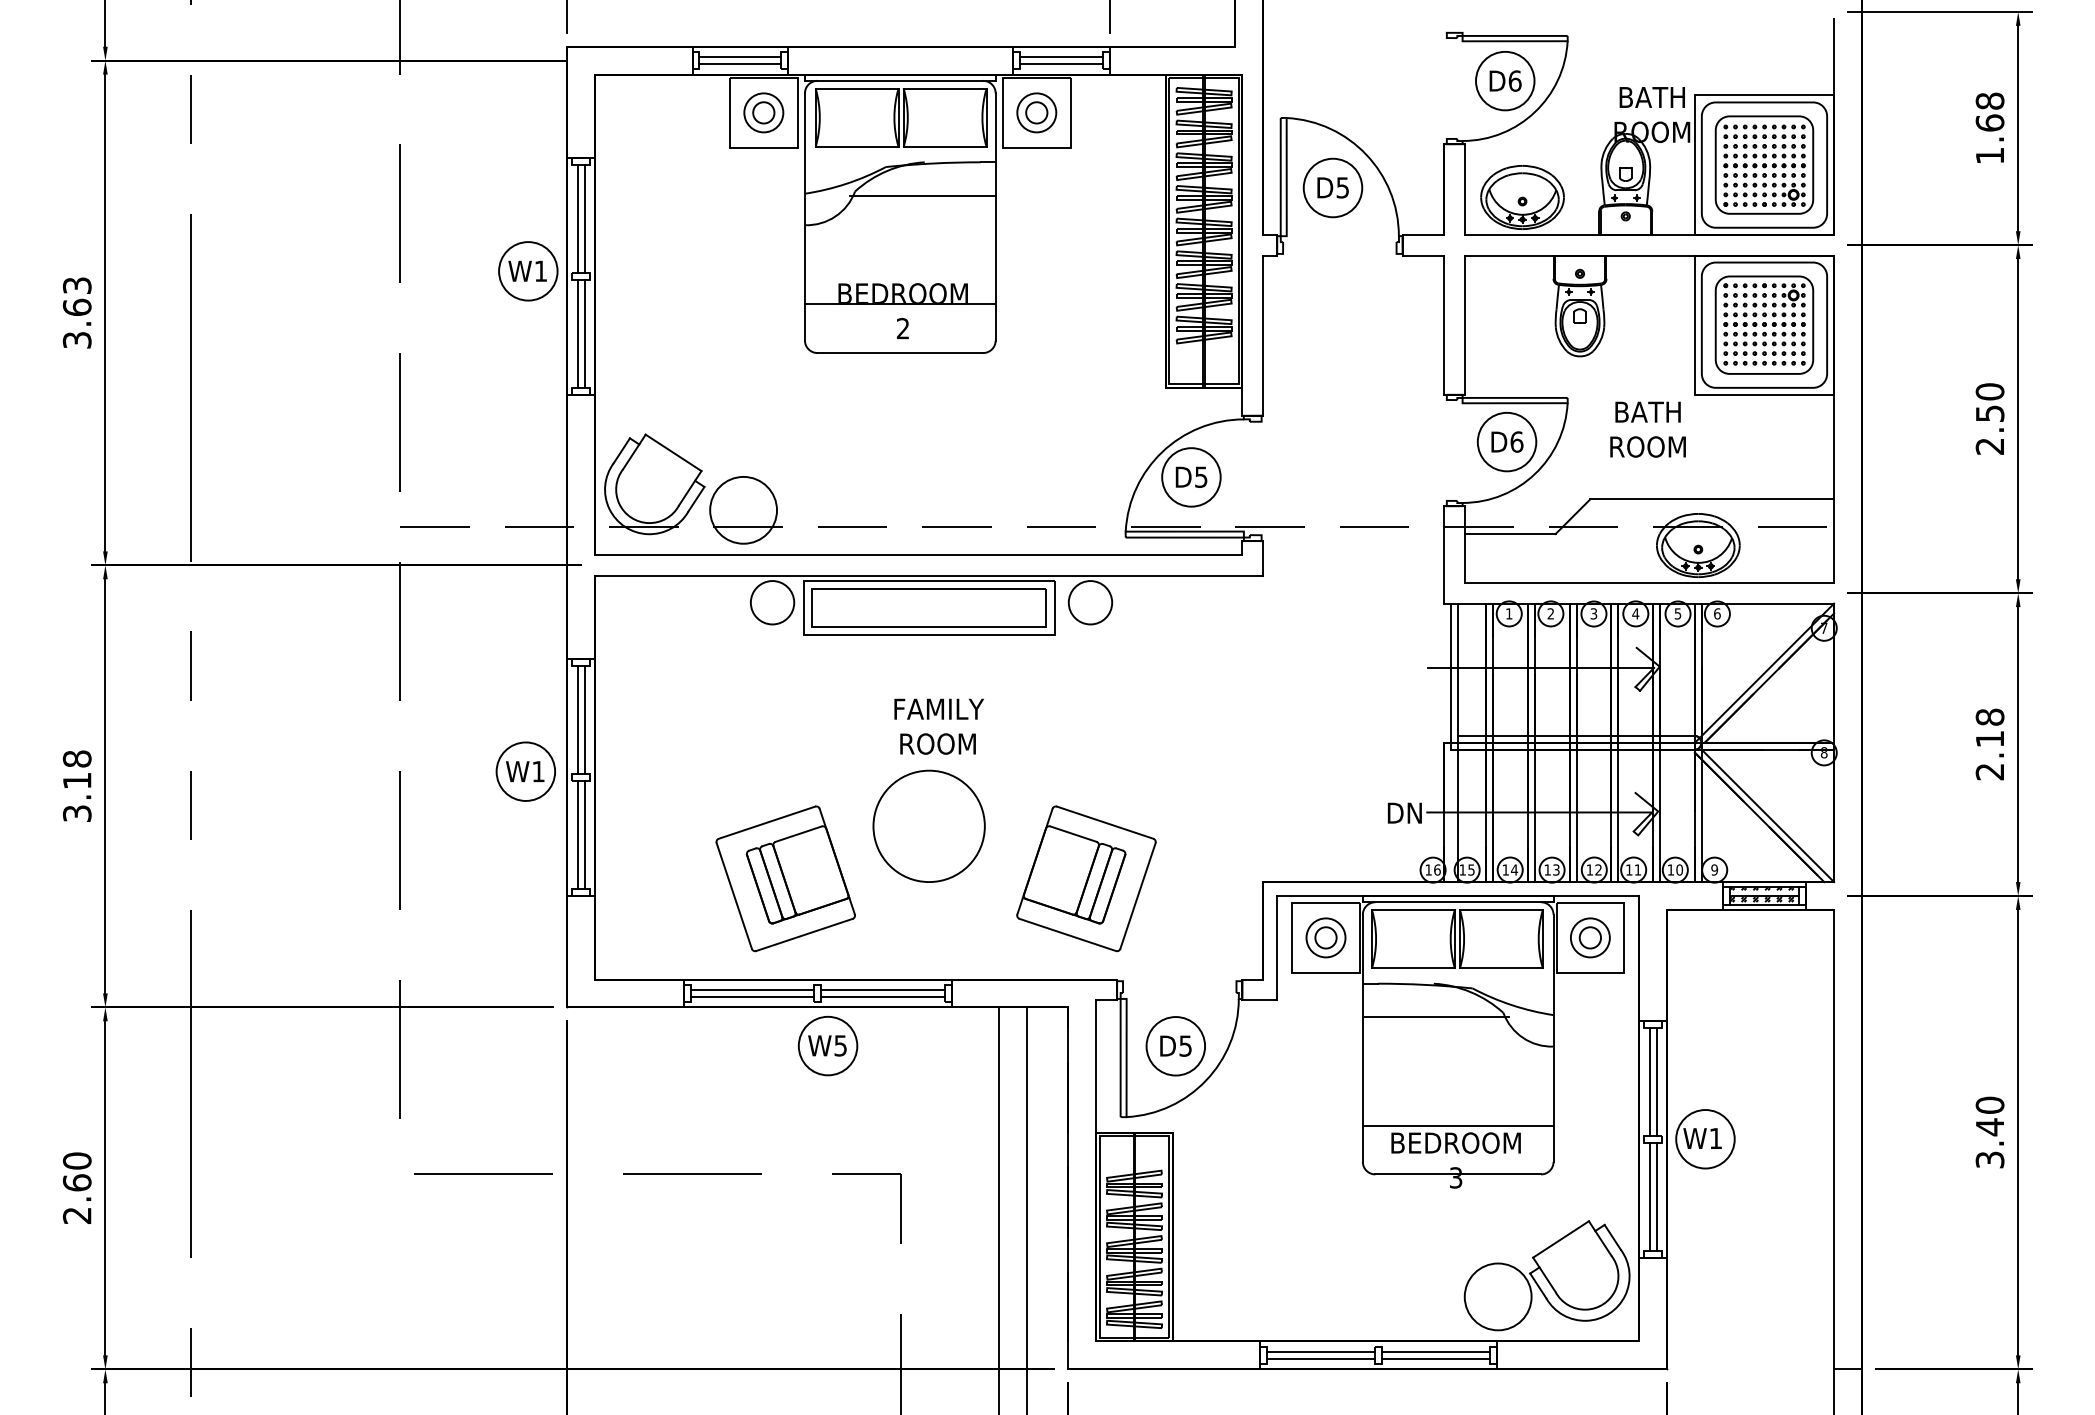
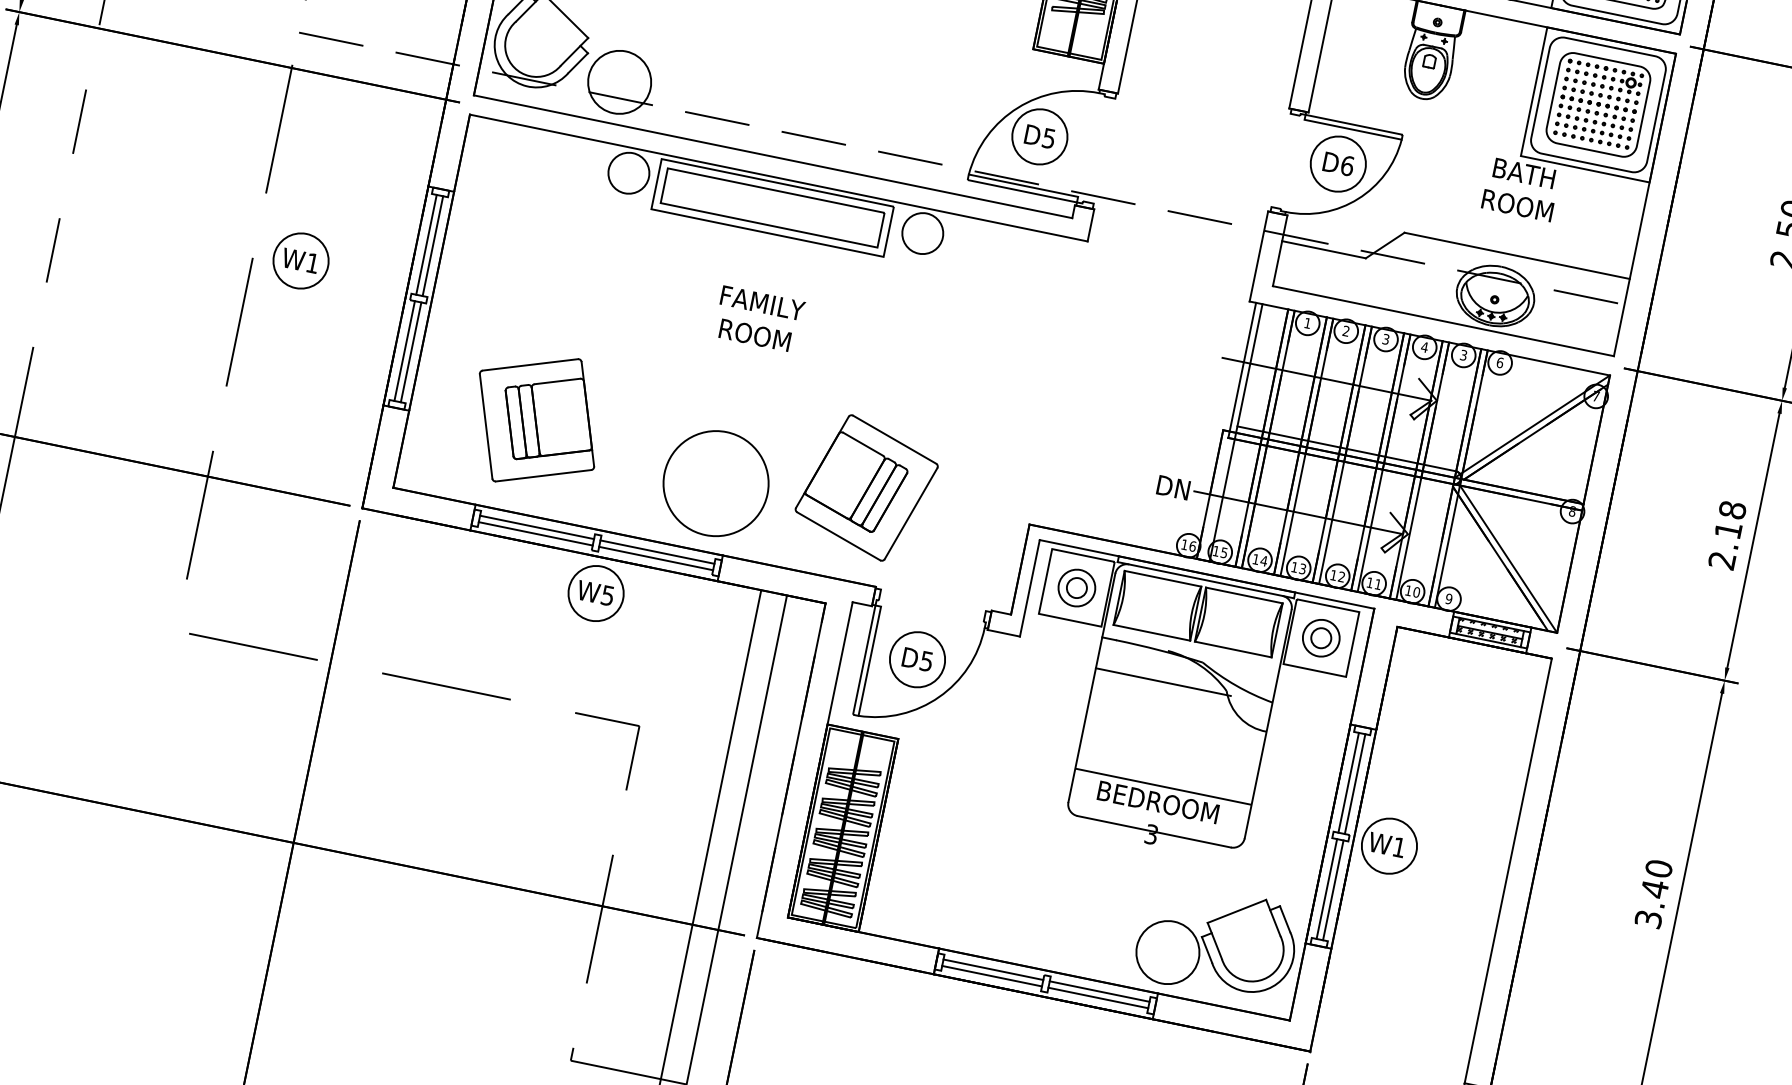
text: (1647, 429) -> (1520, 189), moved
text: (1678, 613) -> (1464, 355), 5 -> 3
part: (525, 771) -> (300, 260), moved
circle: (928, 825) -> (715, 482), moved
part: (785, 878) -> (536, 419), moved

